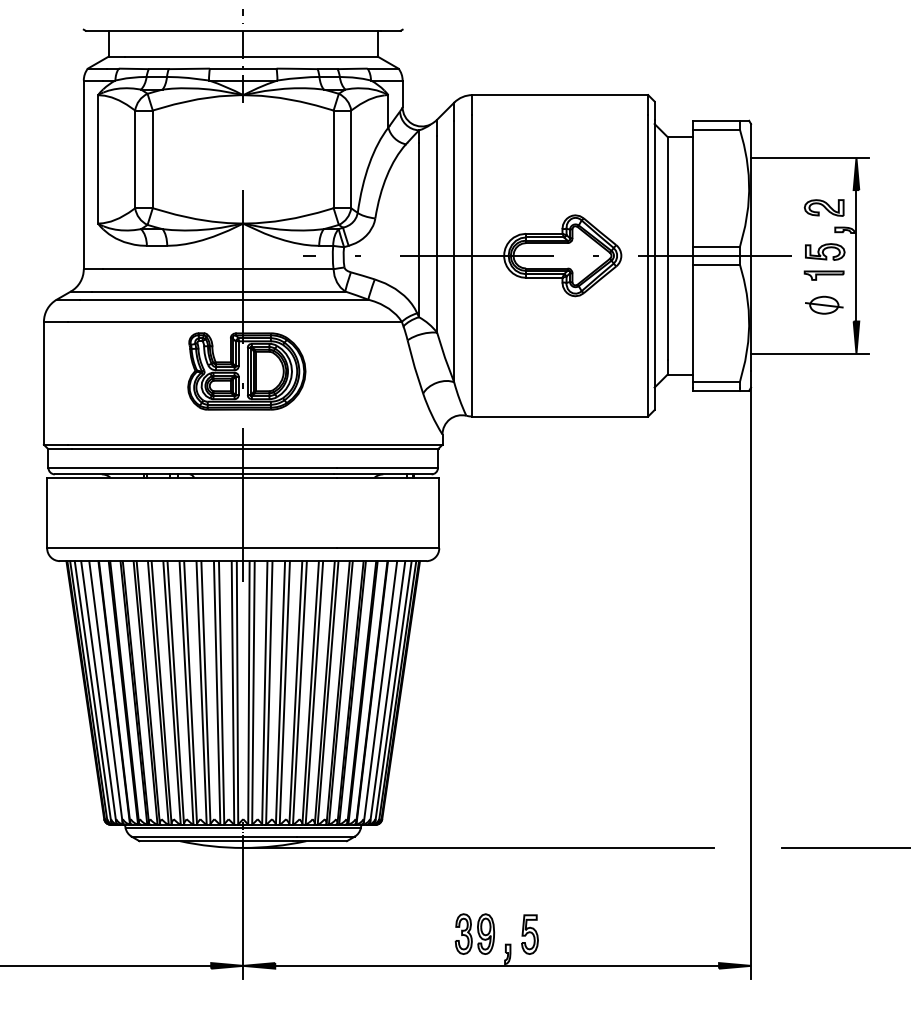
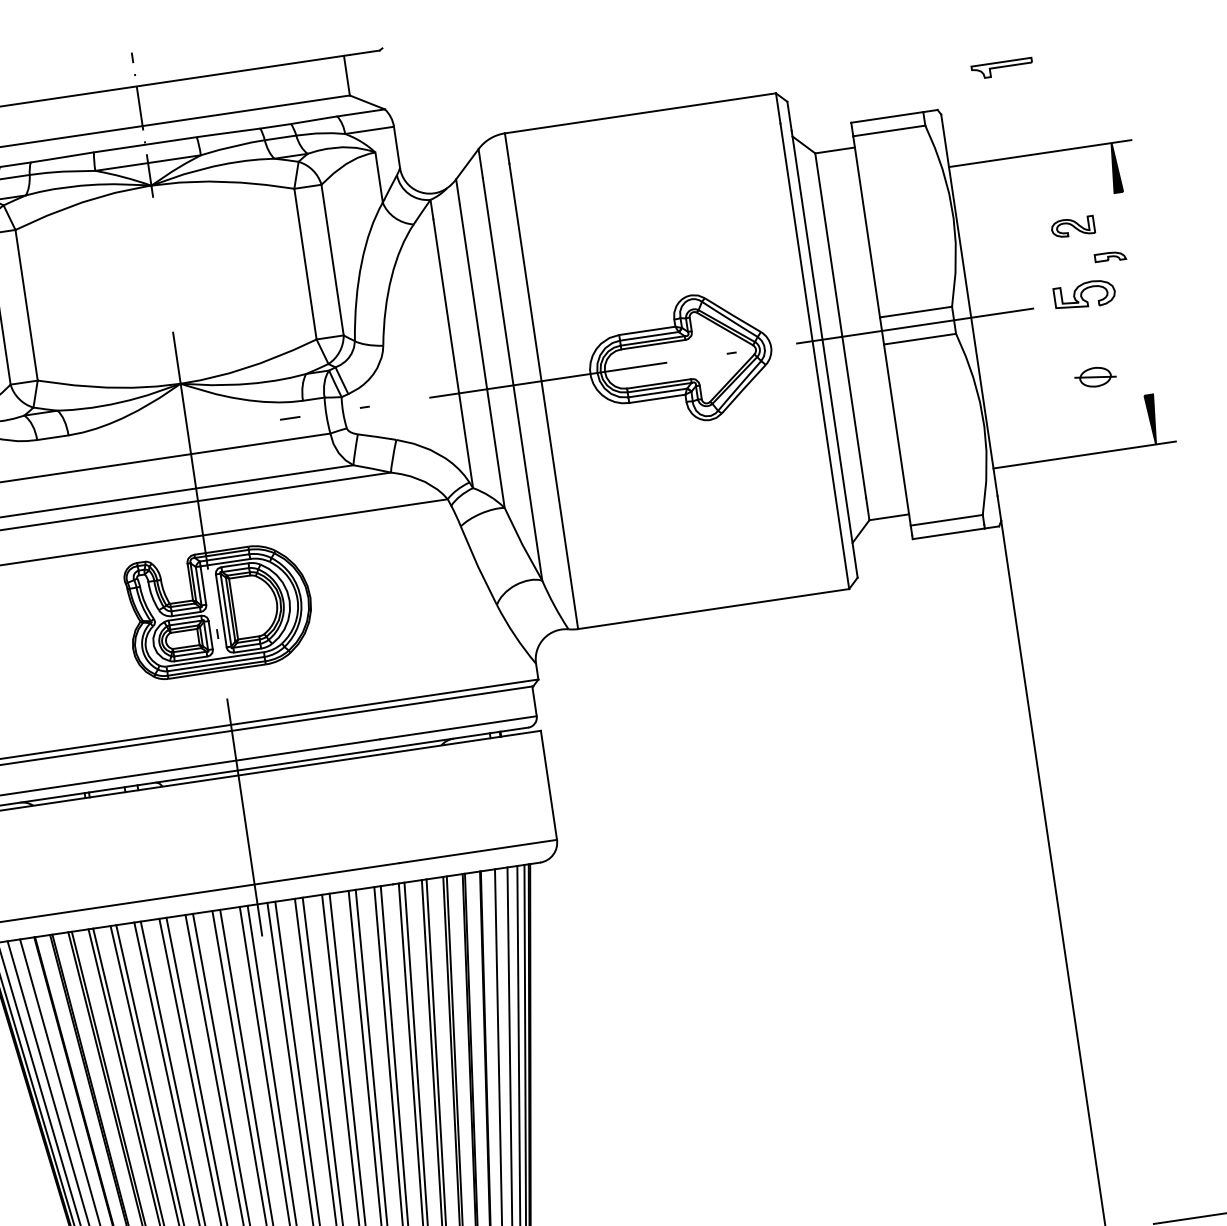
part: (823, 207) -> (1071, 226), size x0.7
line: (856, 255) -> (1133, 293), removed
part: (823, 275) -> (1001, 68), moved
part: (824, 304) -> (1095, 376), size x0.7

